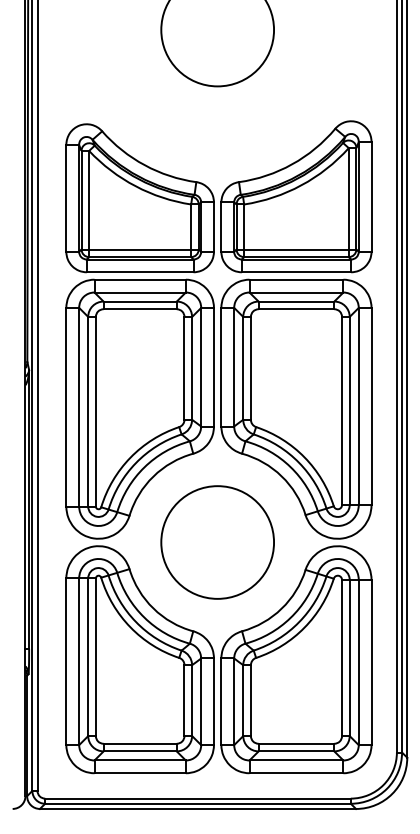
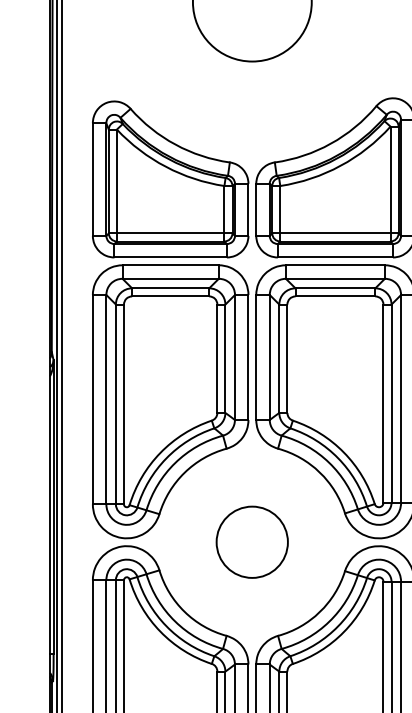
circle: (217, 542) -> (252, 542), size x0.6

